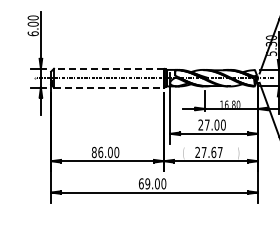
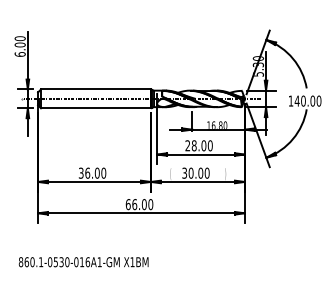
line: (108, 68) -> (95, 89), dashed -> solid
line: (108, 87) -> (95, 108), dashed -> solid
text: (206, 124) -> (193, 145), 27.00 -> 28.00
text: (93, 151) -> (80, 172), 86.00 -> 36.00
text: (208, 151) -> (195, 172), 27.67 -> 30.00
text: (147, 183) -> (134, 204), 69.00 -> 66.00

